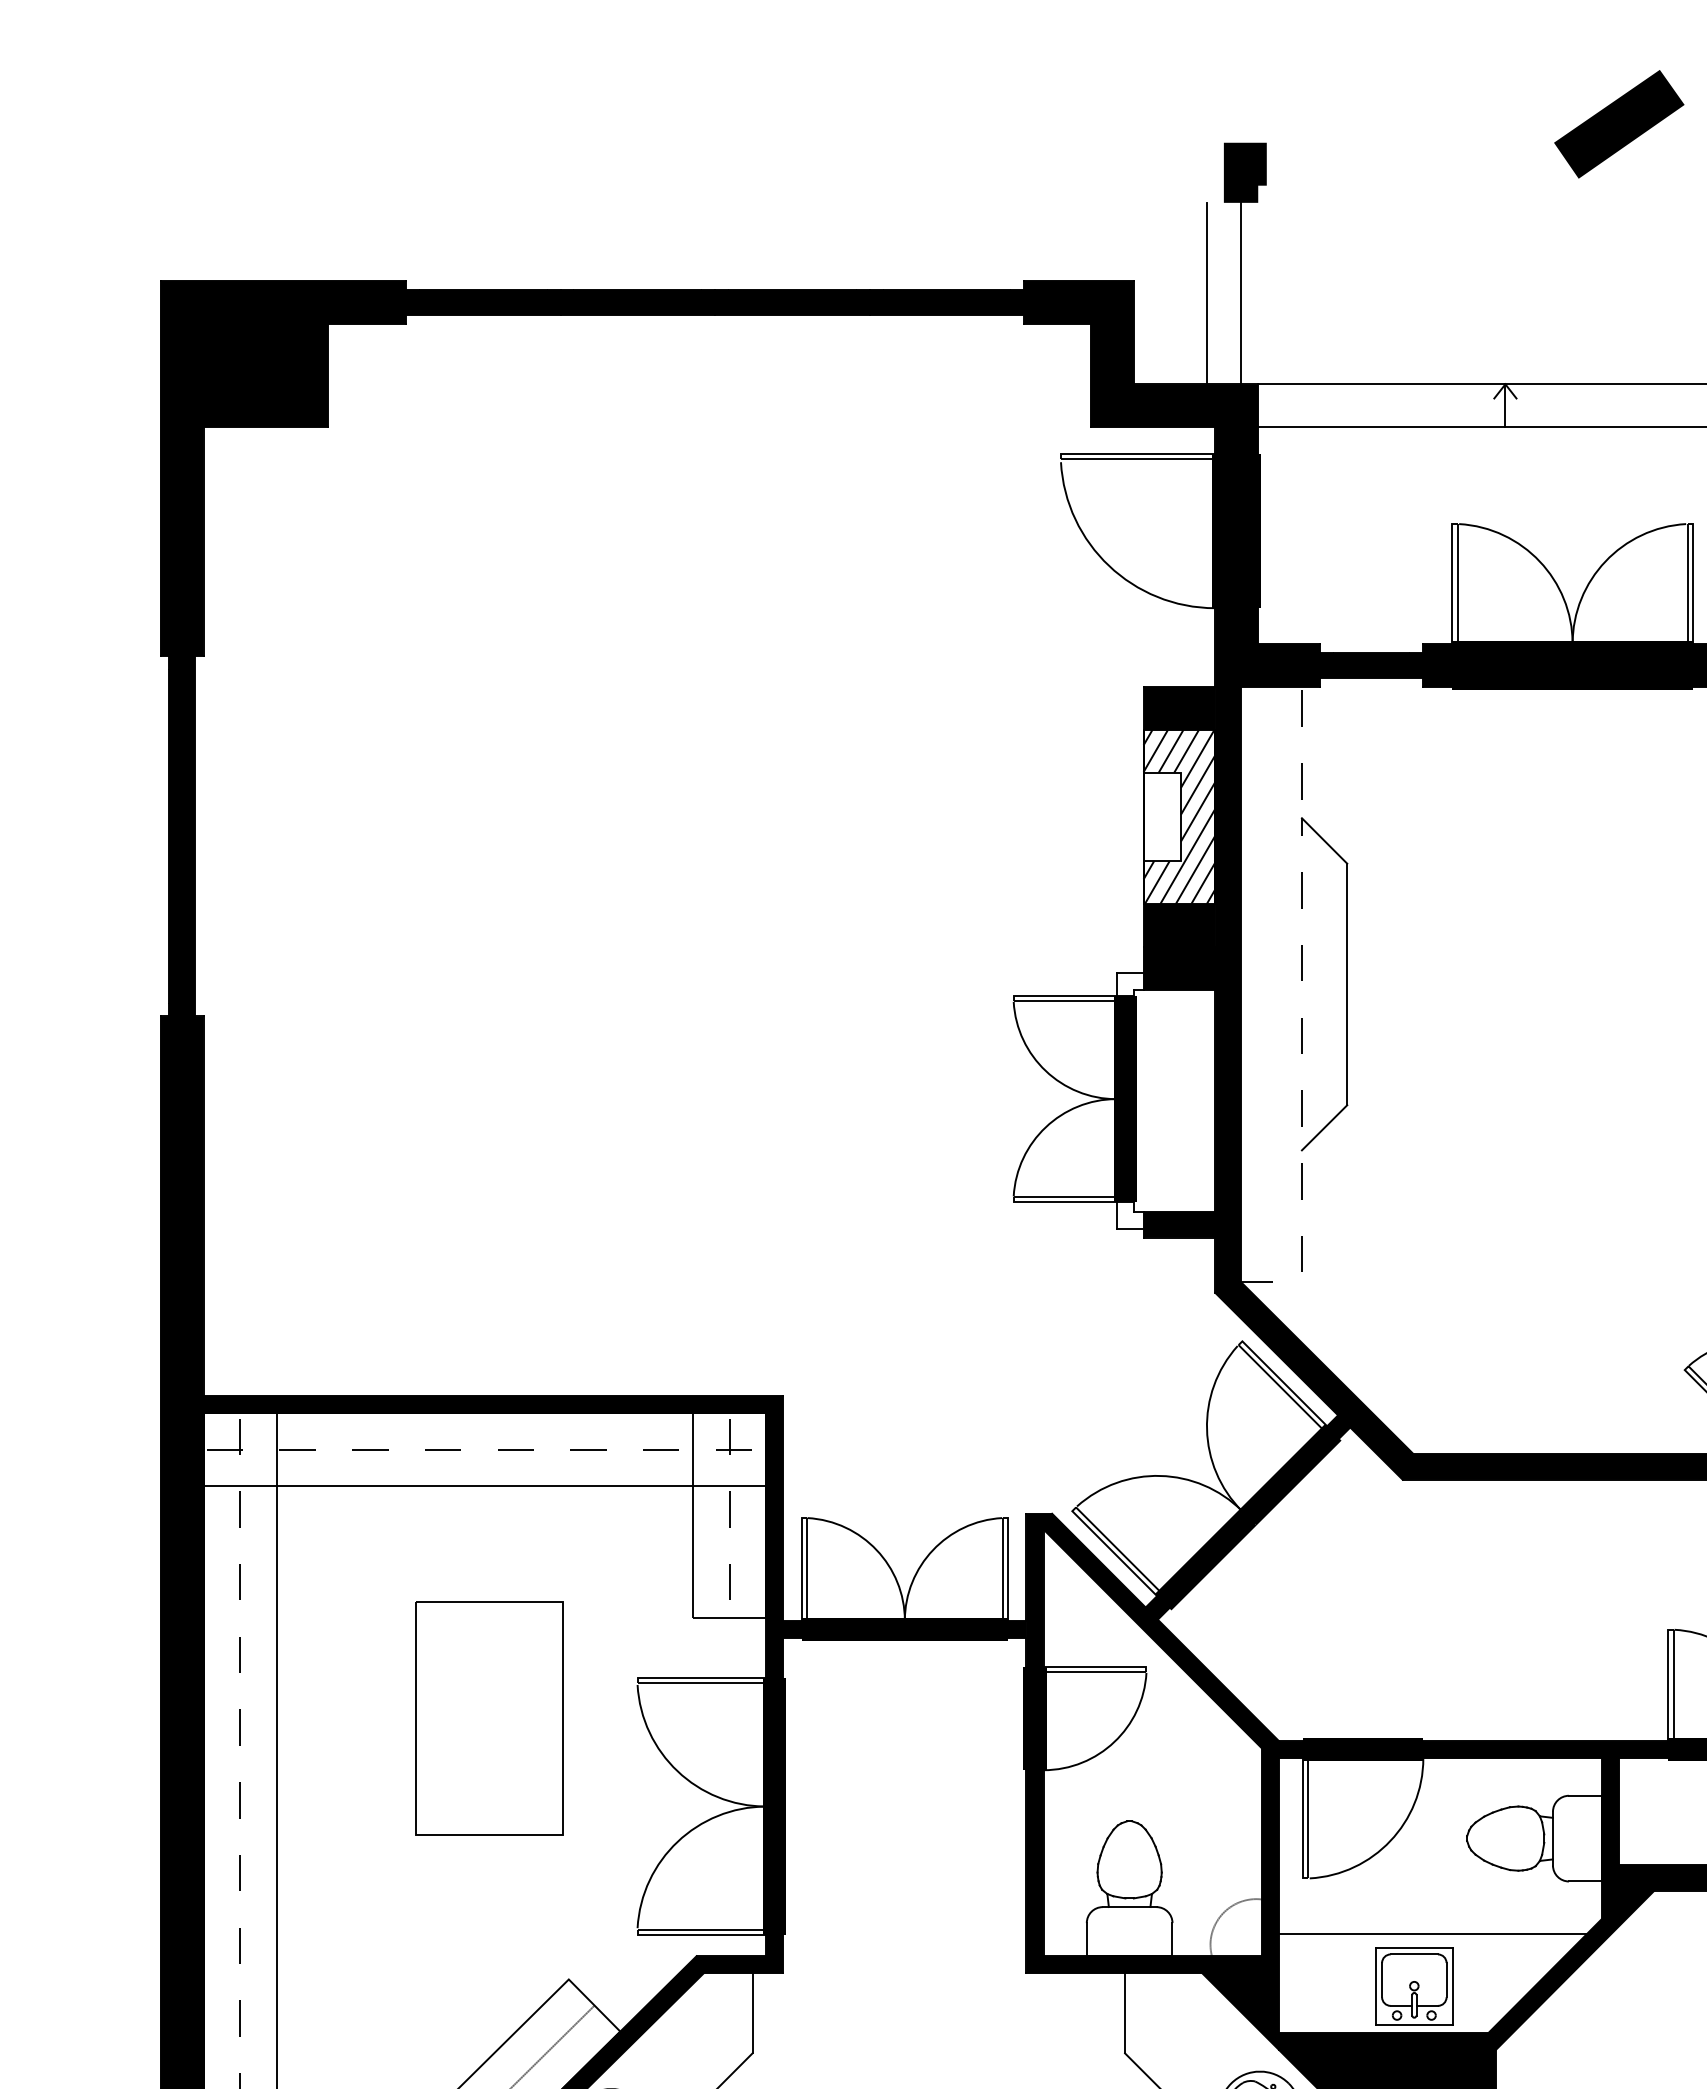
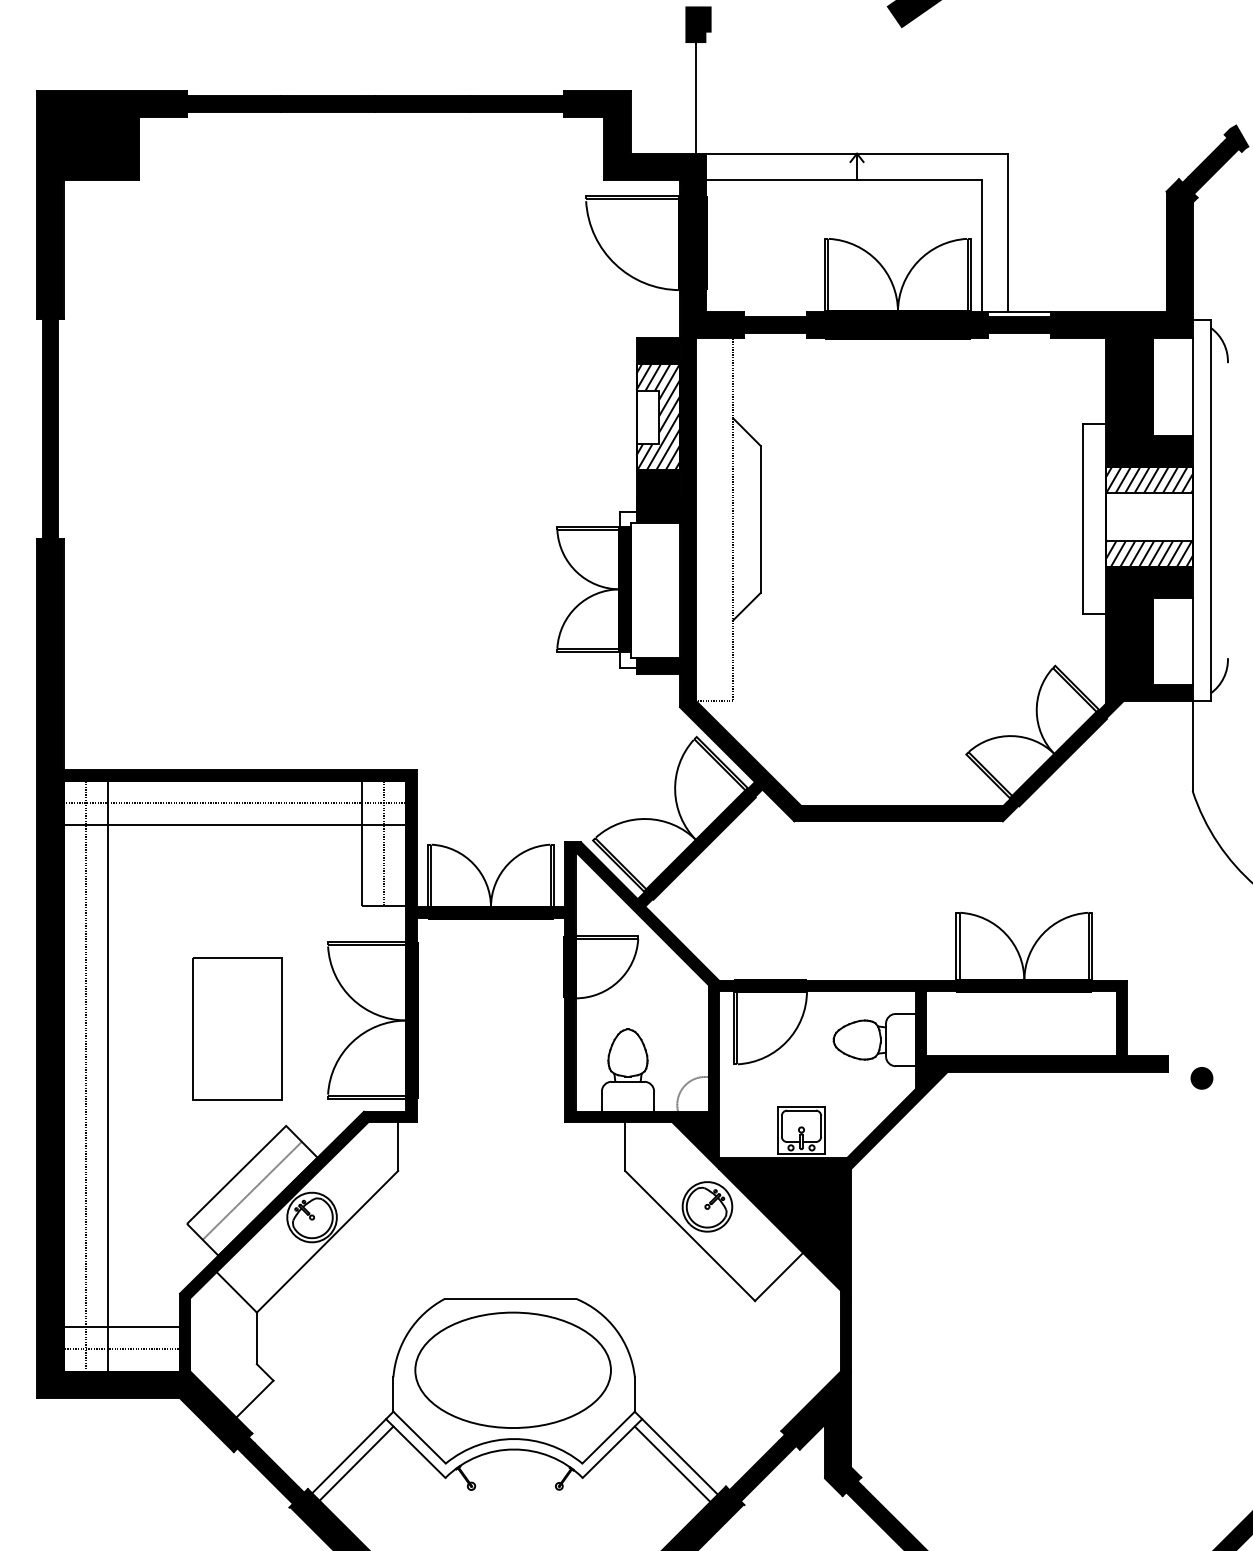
line: (1205, 293) -> (674, 98), removed
part: (488, 1717) -> (237, 1028), moved
line: (1432, 1934) -> (812, 1098), removed

